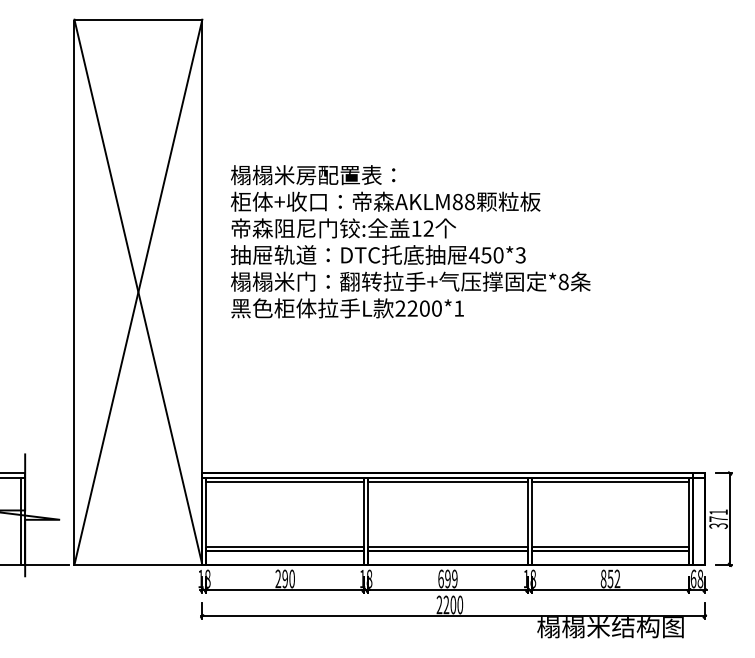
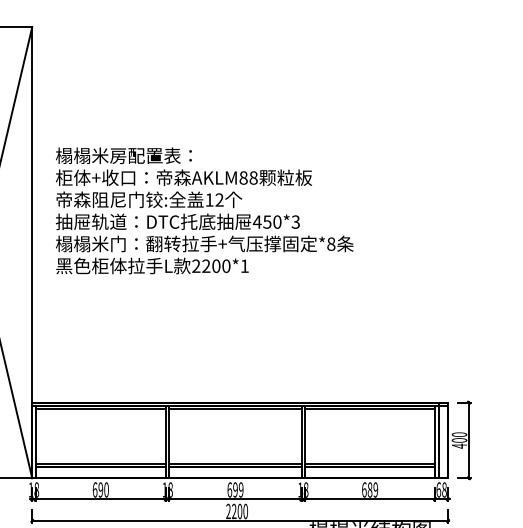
text: (718, 519) -> (459, 440), 371 -> 400
text: (278, 578) -> (95, 489), 290 -> 690
text: (610, 578) -> (370, 489), 852 -> 689

